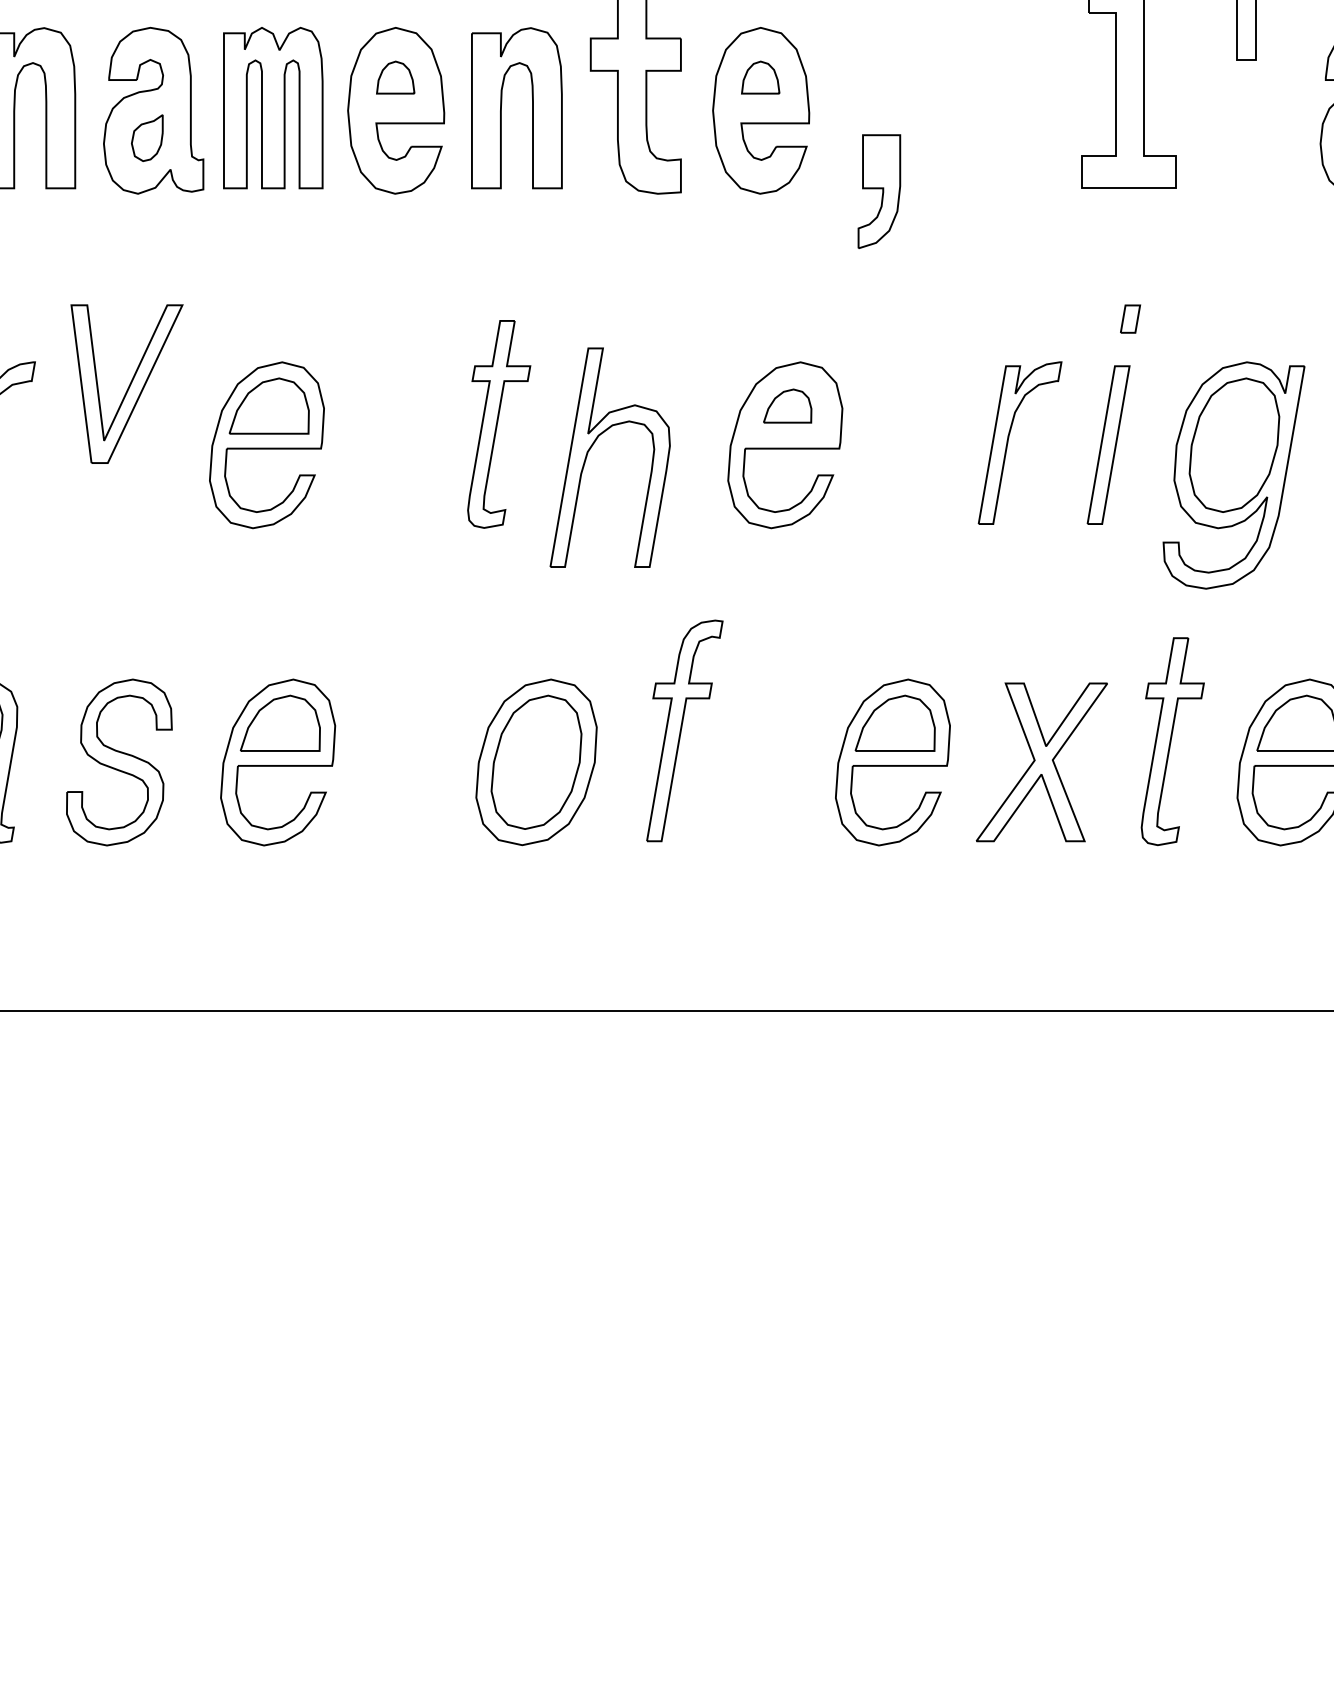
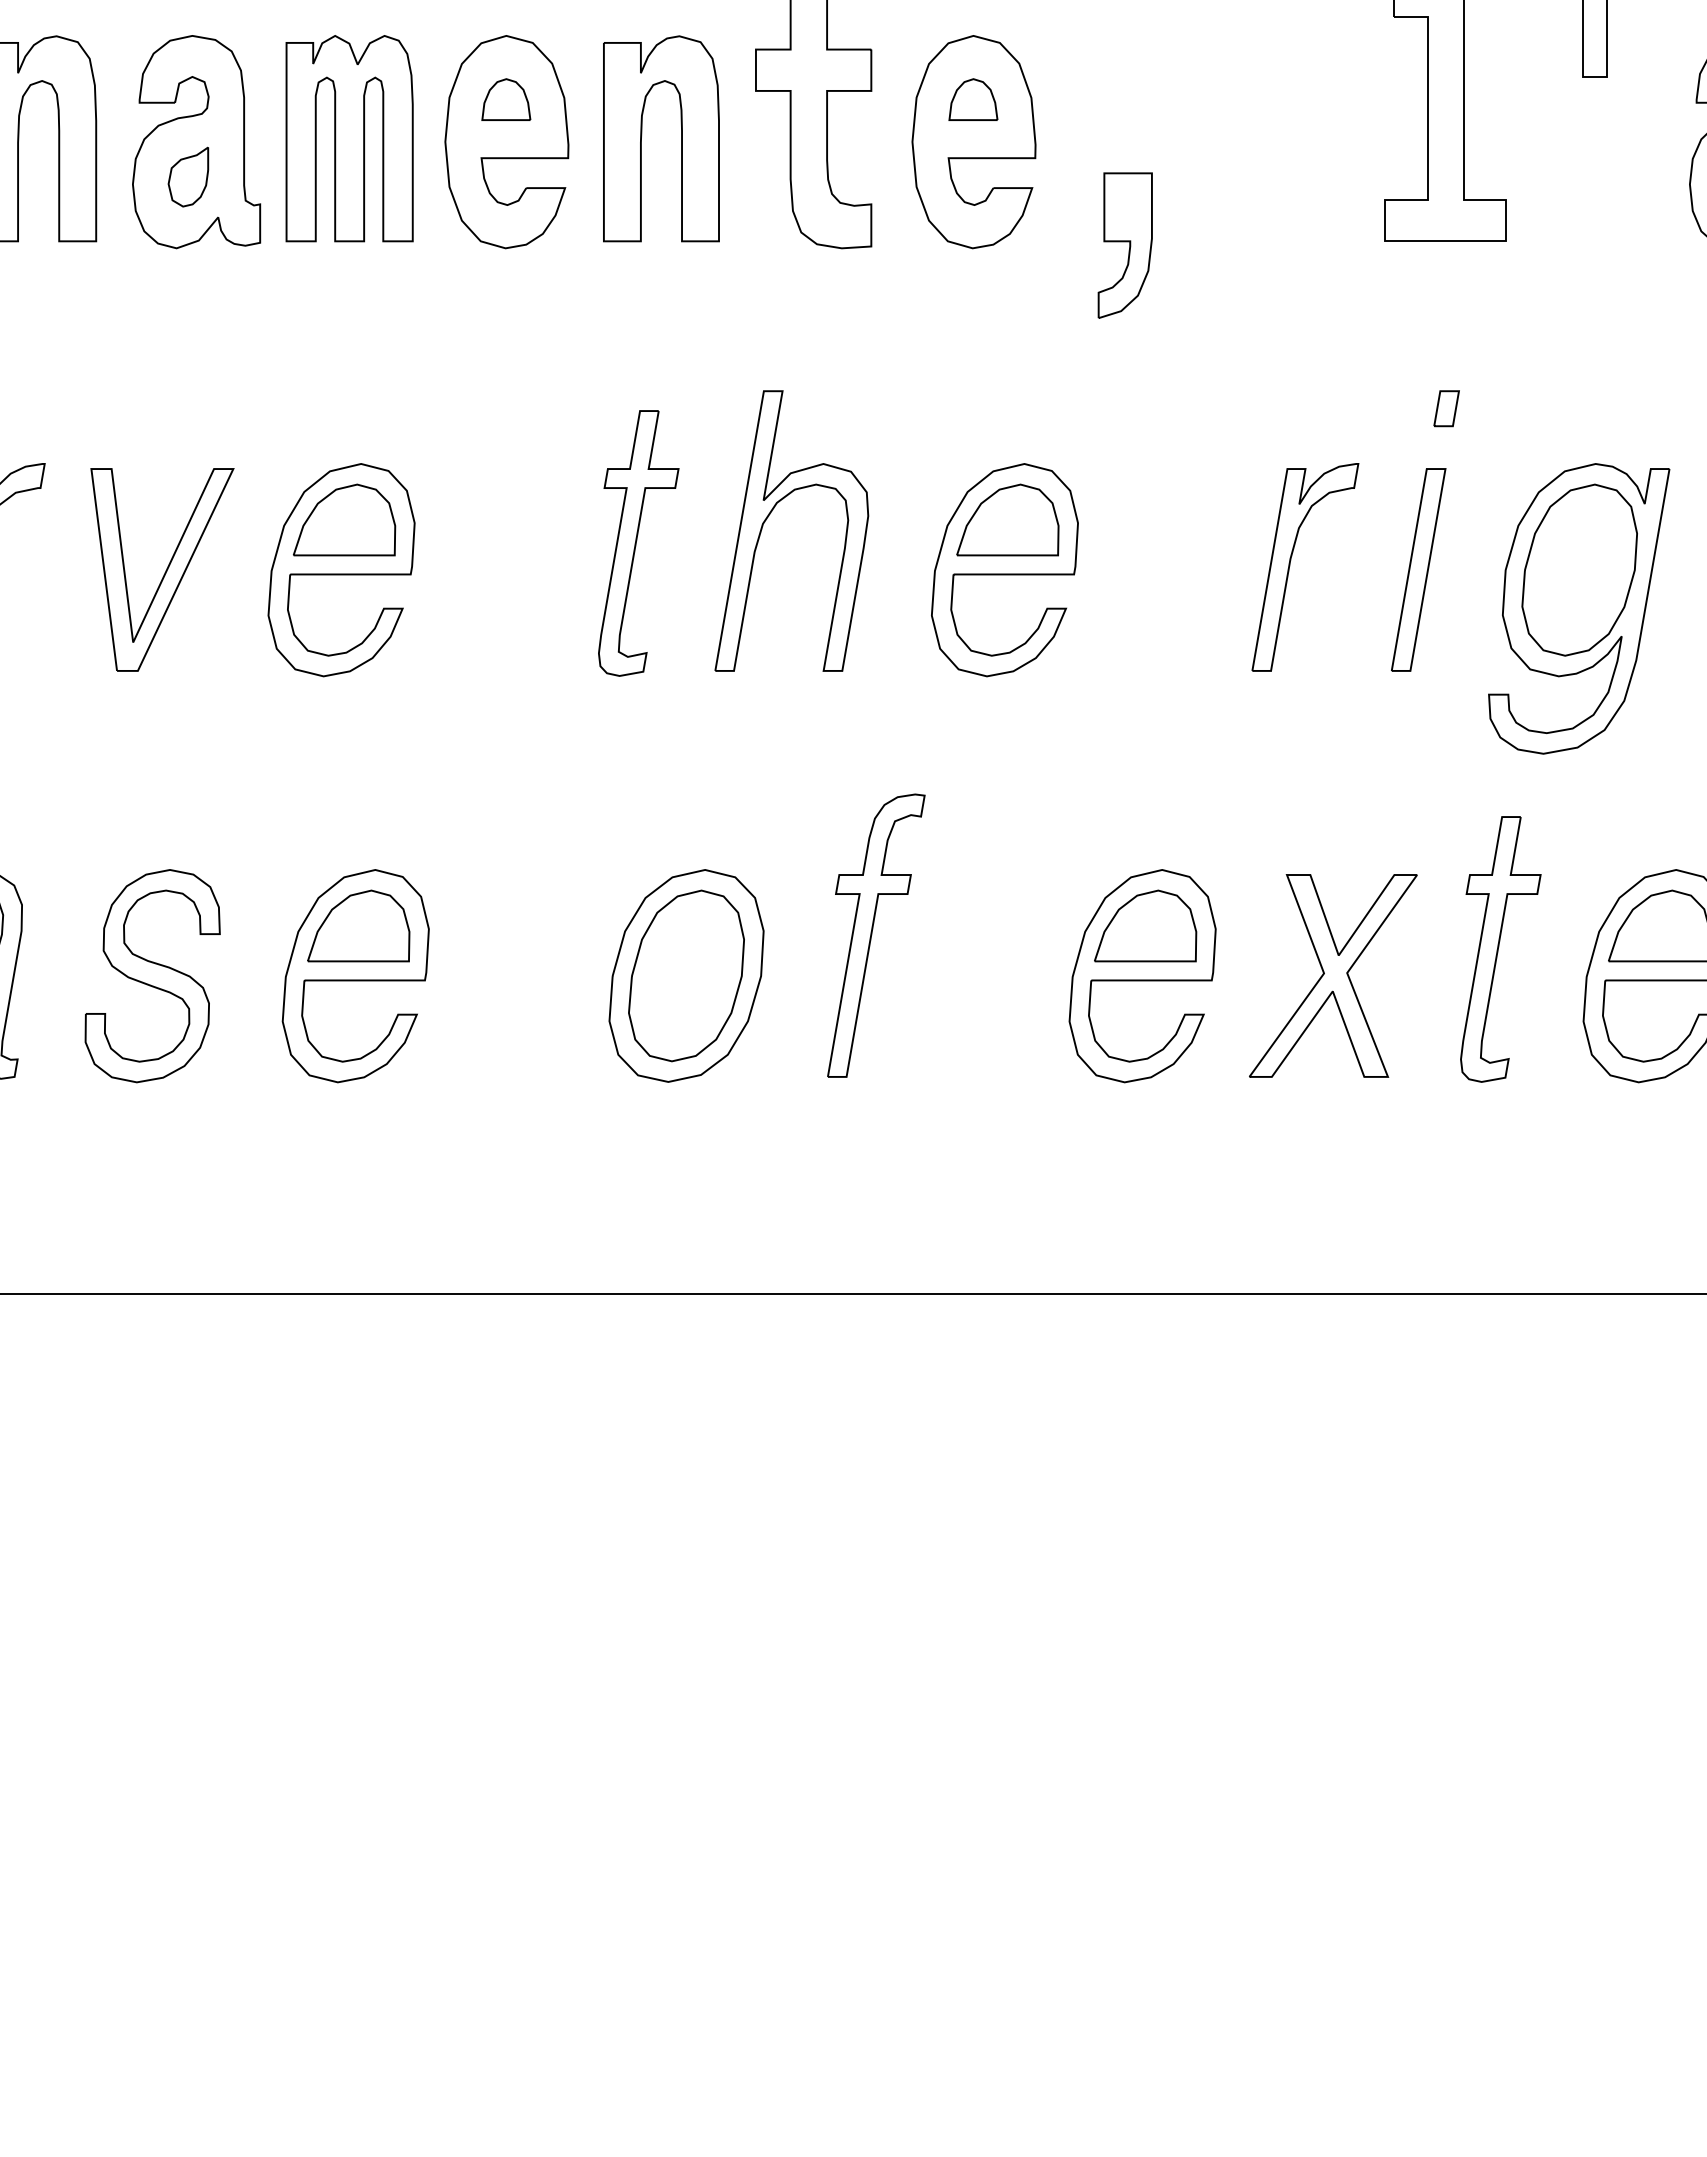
part: (127, 383) -> (162, 569), moved
part: (787, 405) -> (1007, 519), size x1.67
part: (593, 444) -> (770, 514), moved

